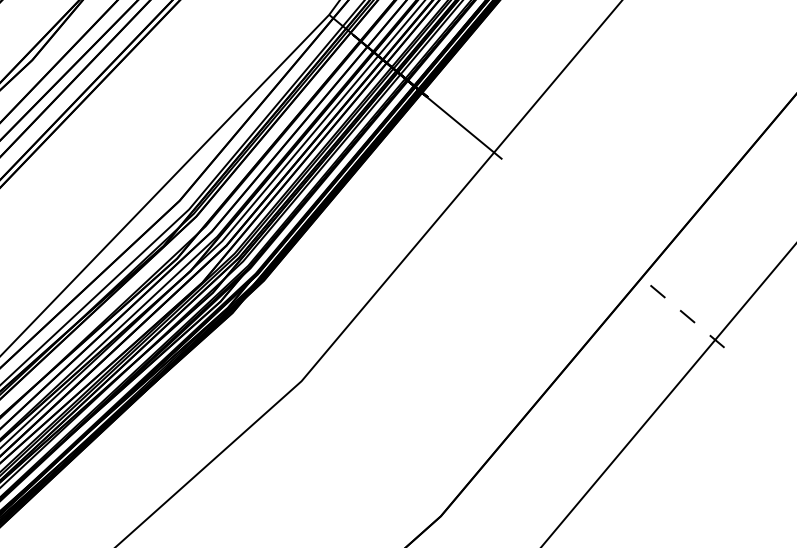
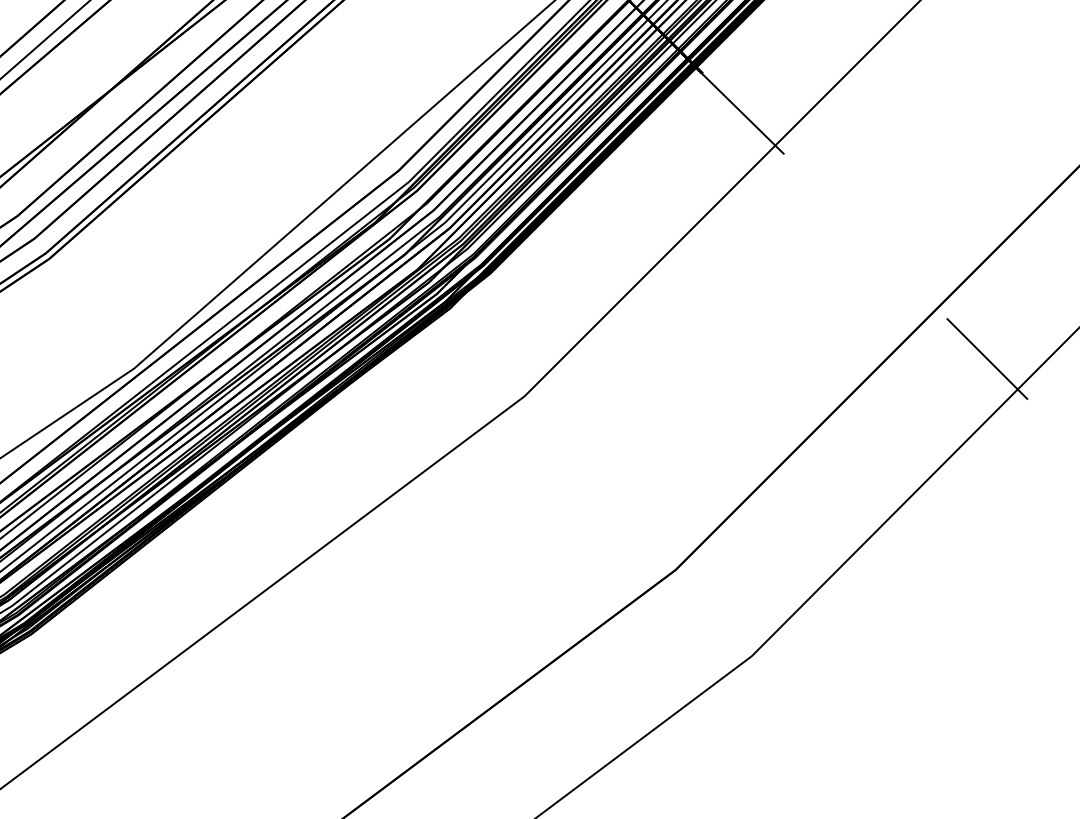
line: (687, 316) -> (987, 359), dashed -> solid

